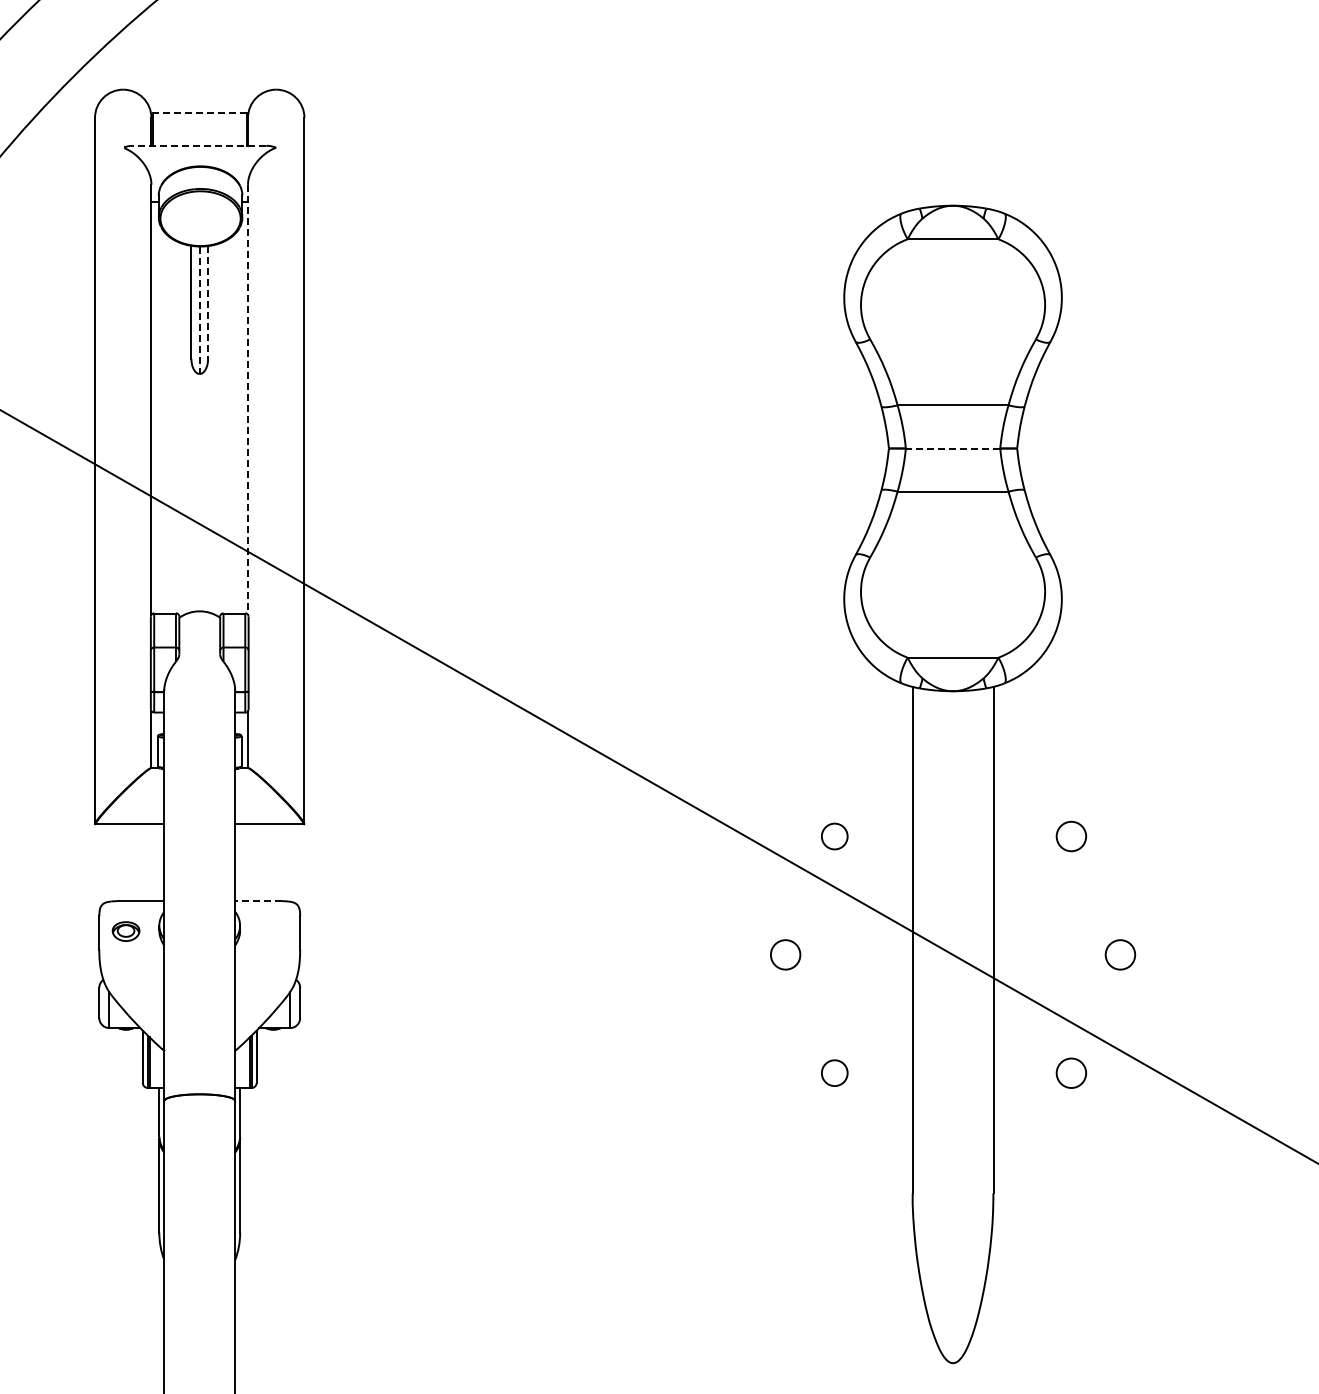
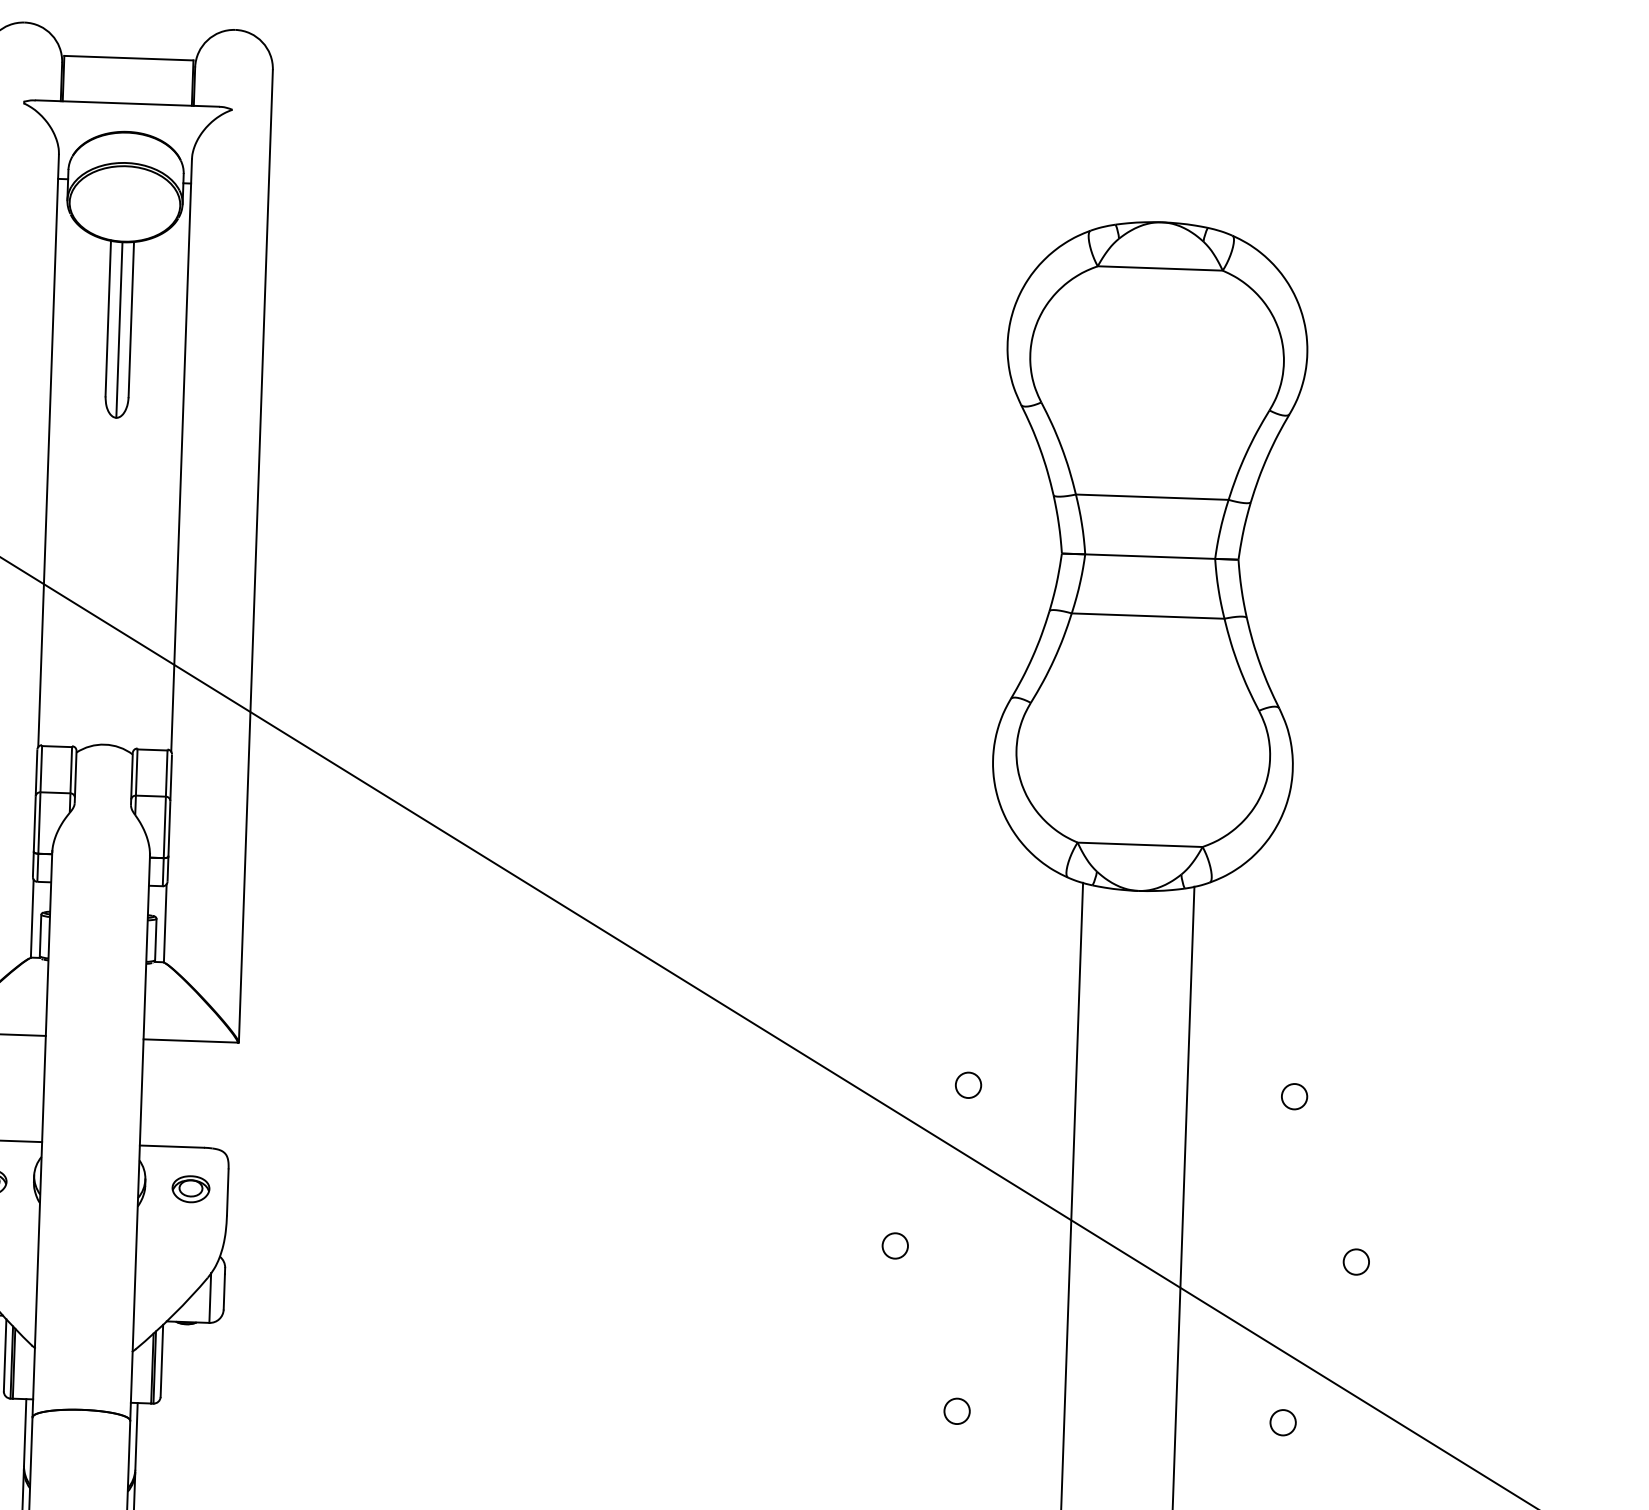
line: (199, 112) -> (128, 57), dashed -> solid
line: (199, 145) -> (126, 103), dashed -> solid
line: (208, 302) -> (131, 319), dashed -> solid
line: (199, 310) -> (119, 330), dashed -> solid
line: (248, 400) -> (182, 456), dashed -> solid
line: (952, 448) -> (1149, 556), dashed -> solid
circle: (834, 836) -> (968, 1085), size x0.71
circle: (1071, 836) -> (1294, 1096), size x0.62
line: (258, 901) -> (171, 1147), dashed -> solid
part: (273, 931) -> (191, 1189), added
circle: (785, 954) -> (895, 1245), size x0.62
circle: (1120, 954) -> (1356, 1261), size x0.62
circle: (834, 1073) -> (956, 1411), size x0.71
circle: (1071, 1073) -> (1283, 1423), size x0.62

